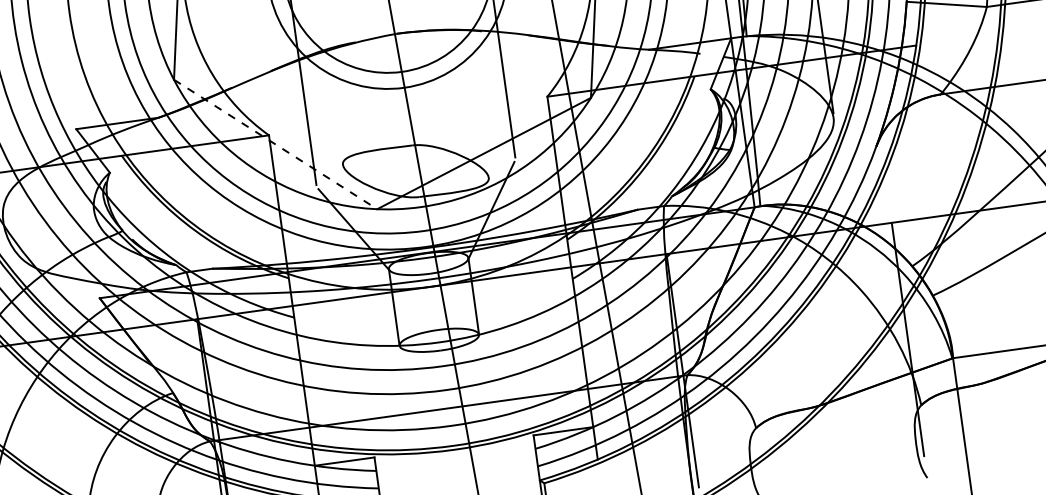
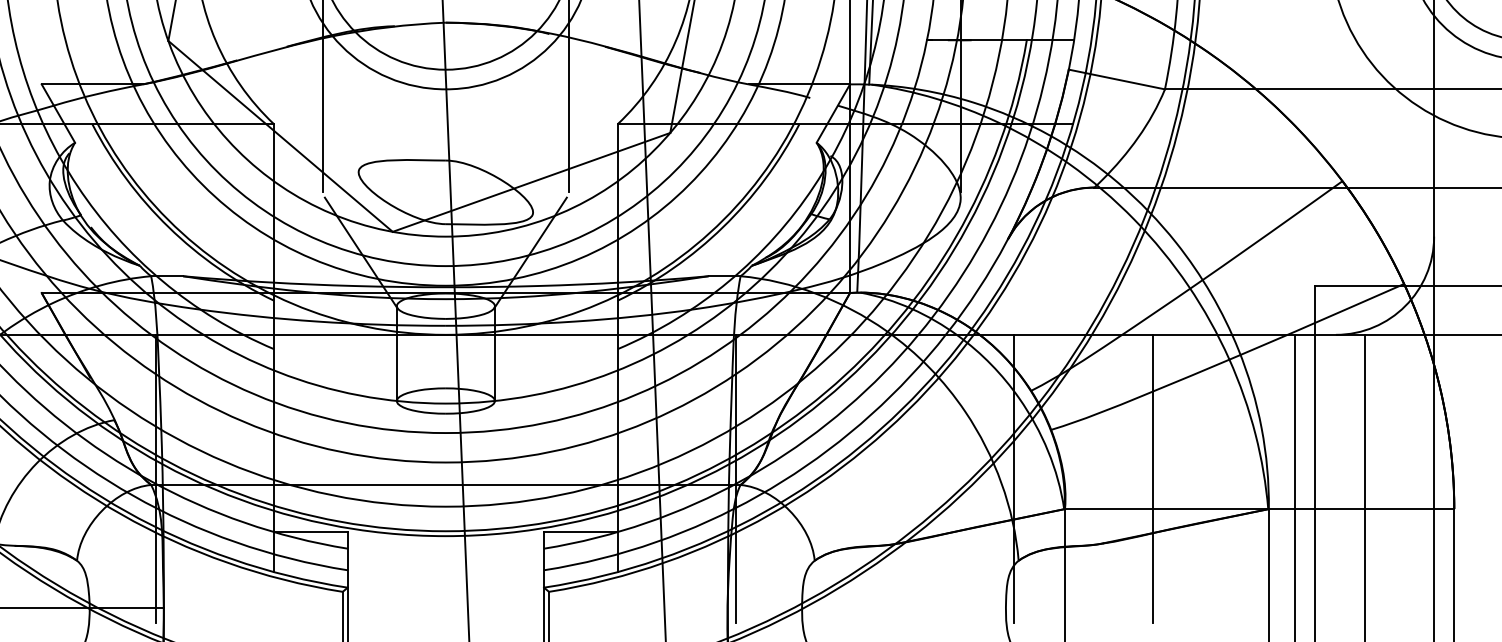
line: (275, 144) -> (280, 136), dashed -> solid
line: (1020, 323) -> (1152, 478), added

